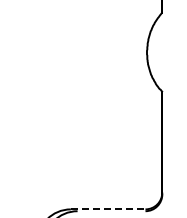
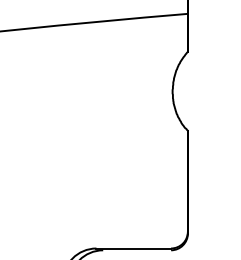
line: (108, 209) -> (134, 248), dashed -> solid

